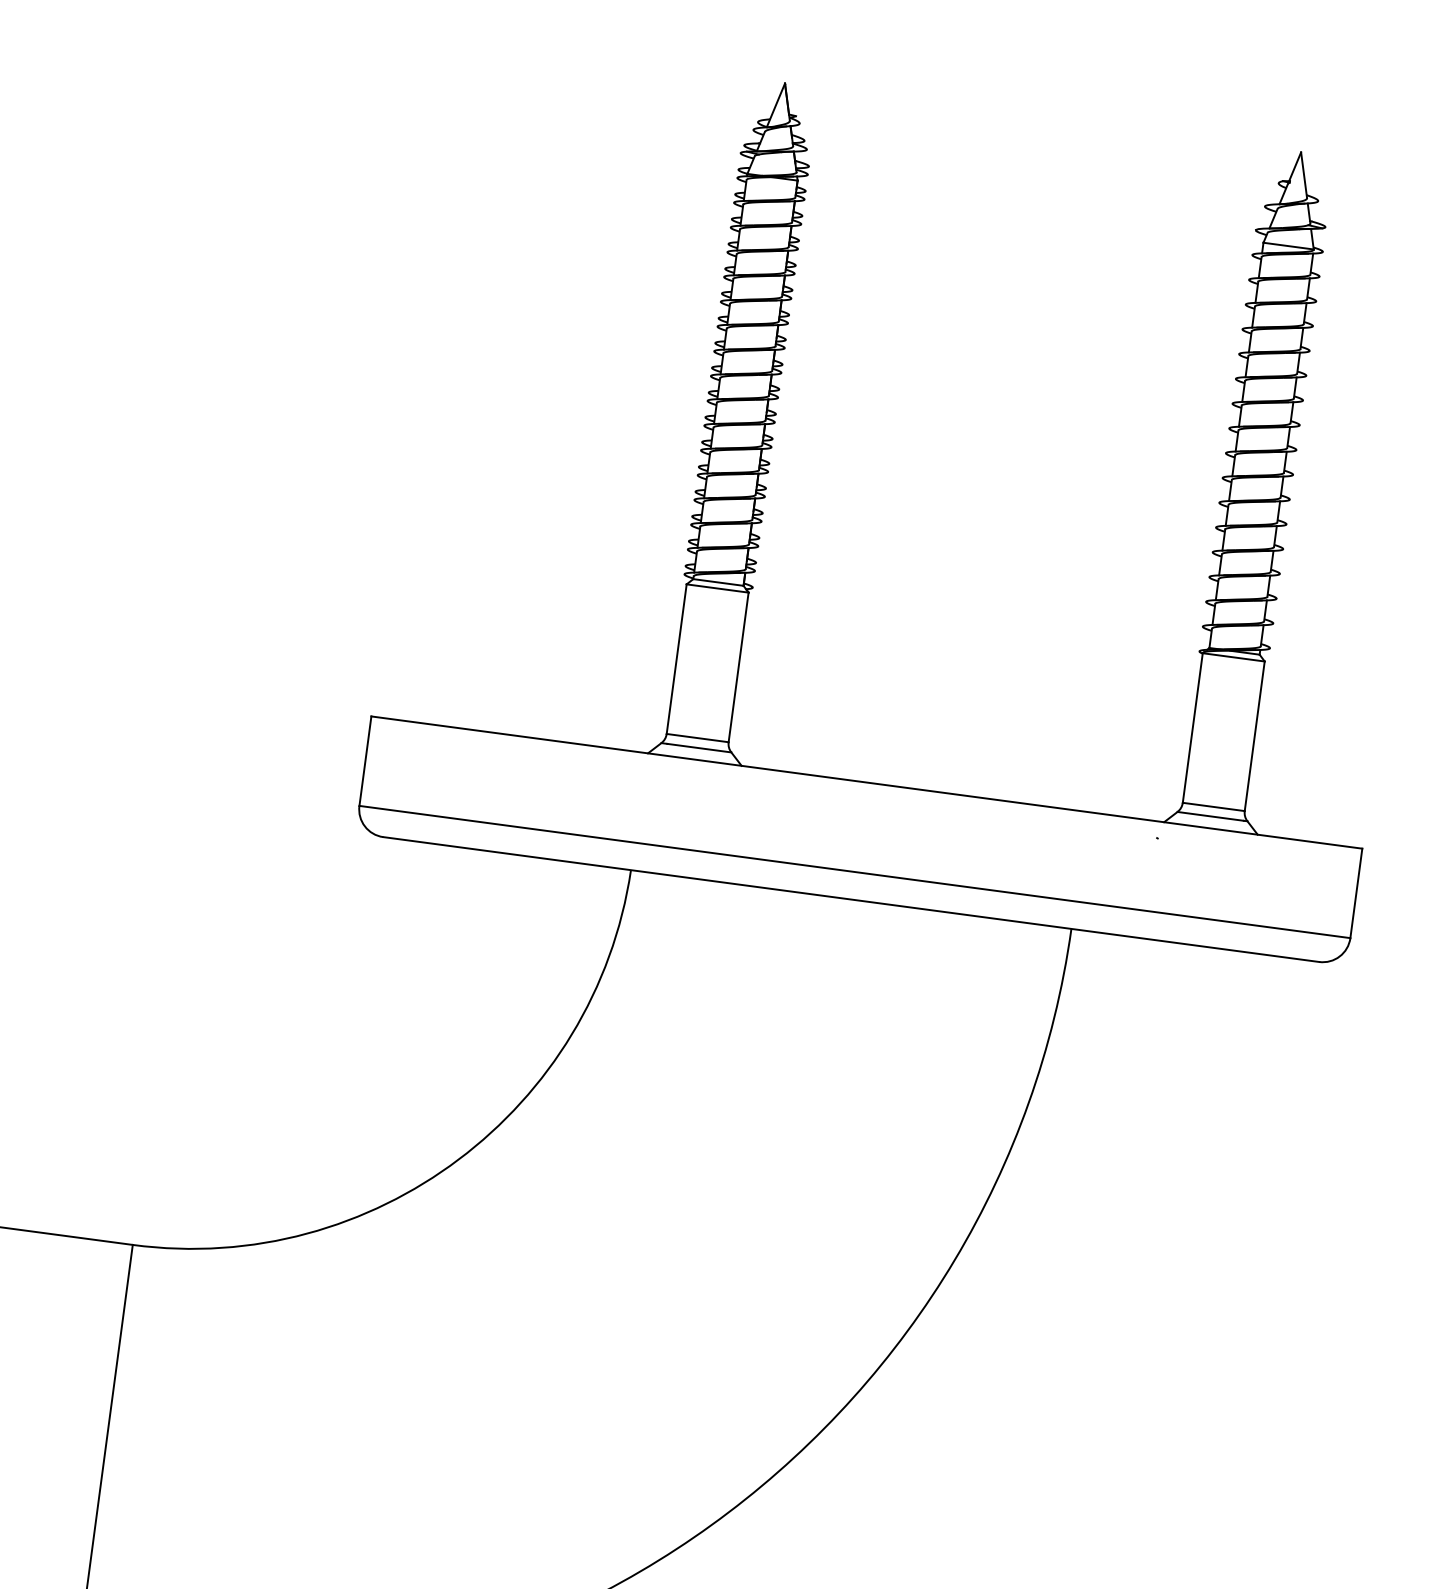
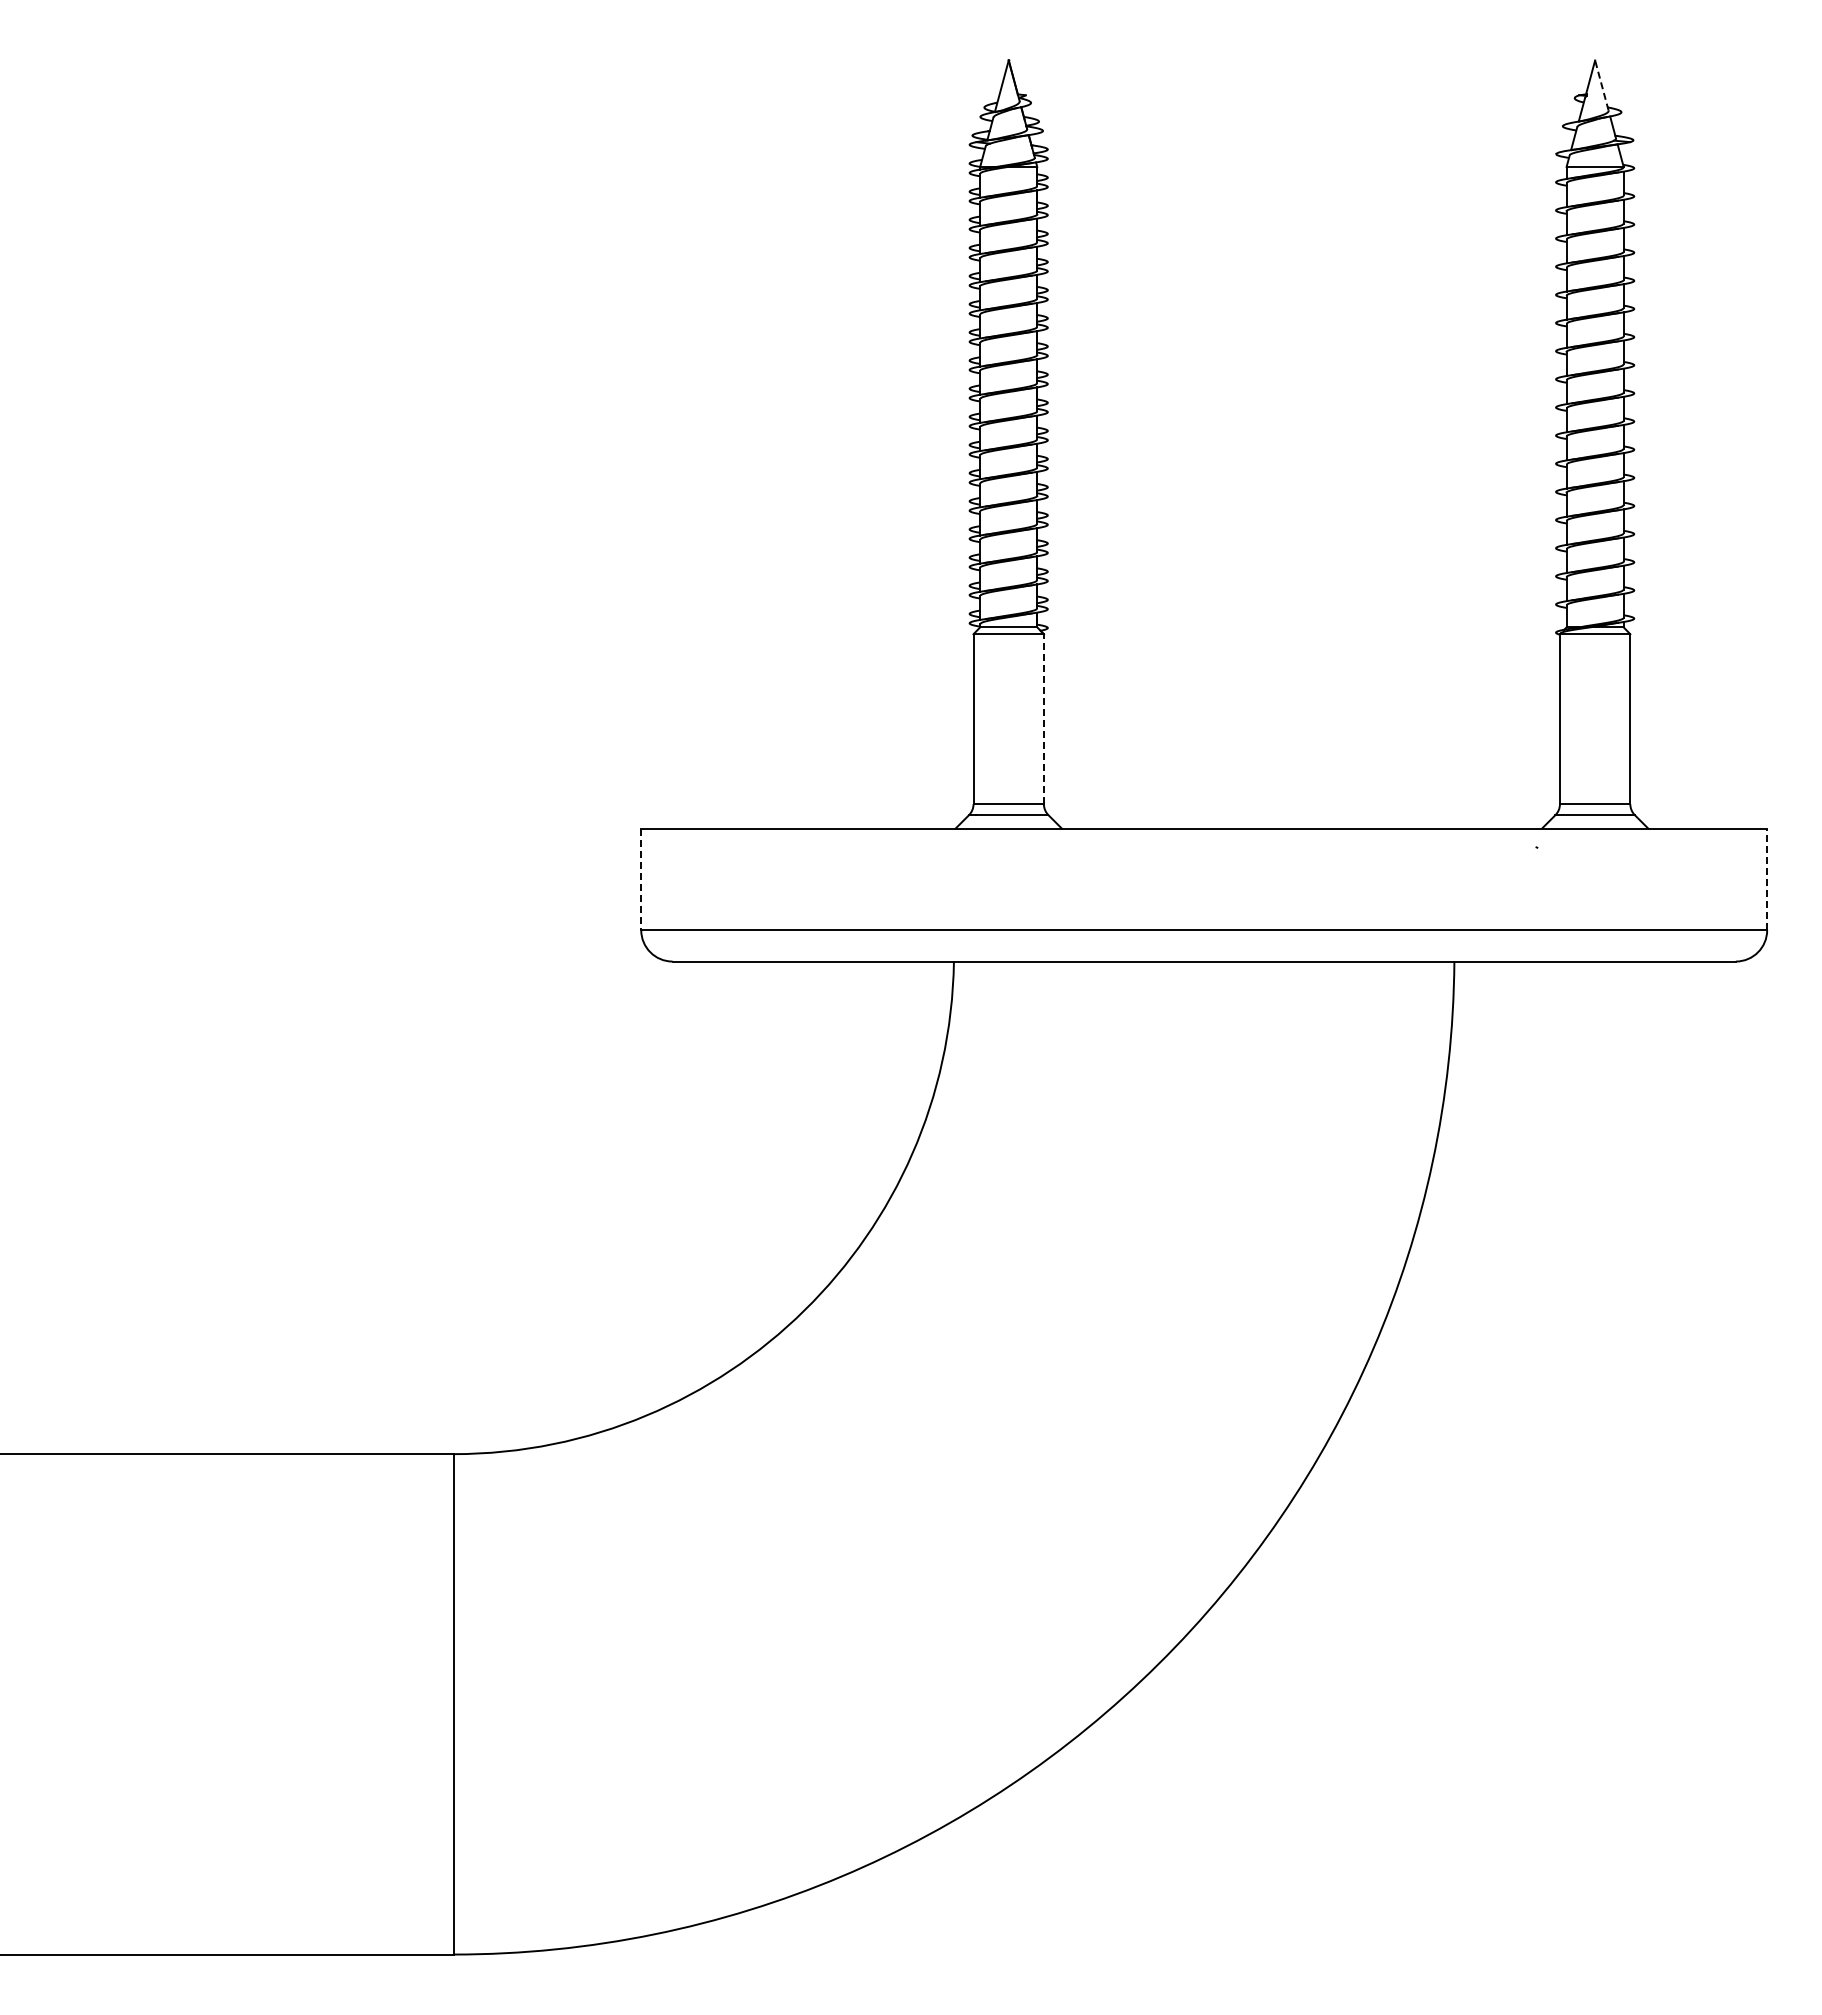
line: (1303, 175) -> (1601, 85), solid -> dashed
line: (738, 667) -> (1043, 719), solid -> dashed
line: (365, 761) -> (641, 879), solid -> dashed
line: (1356, 893) -> (1767, 879), solid -> dashed

